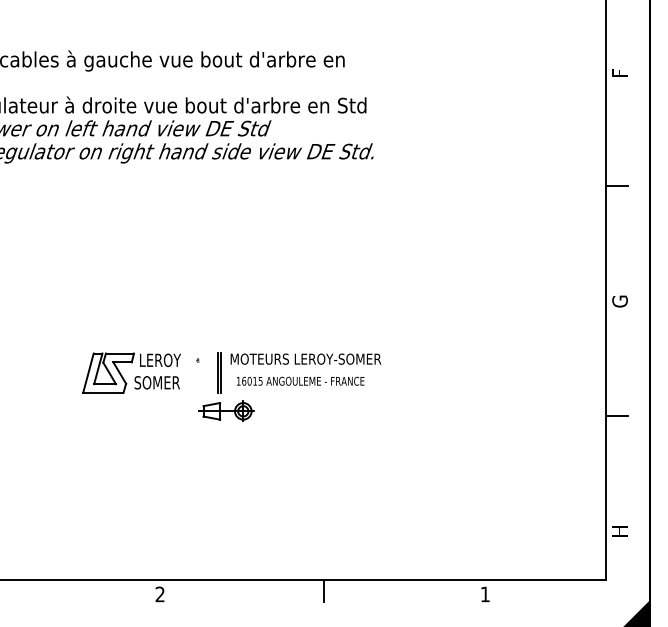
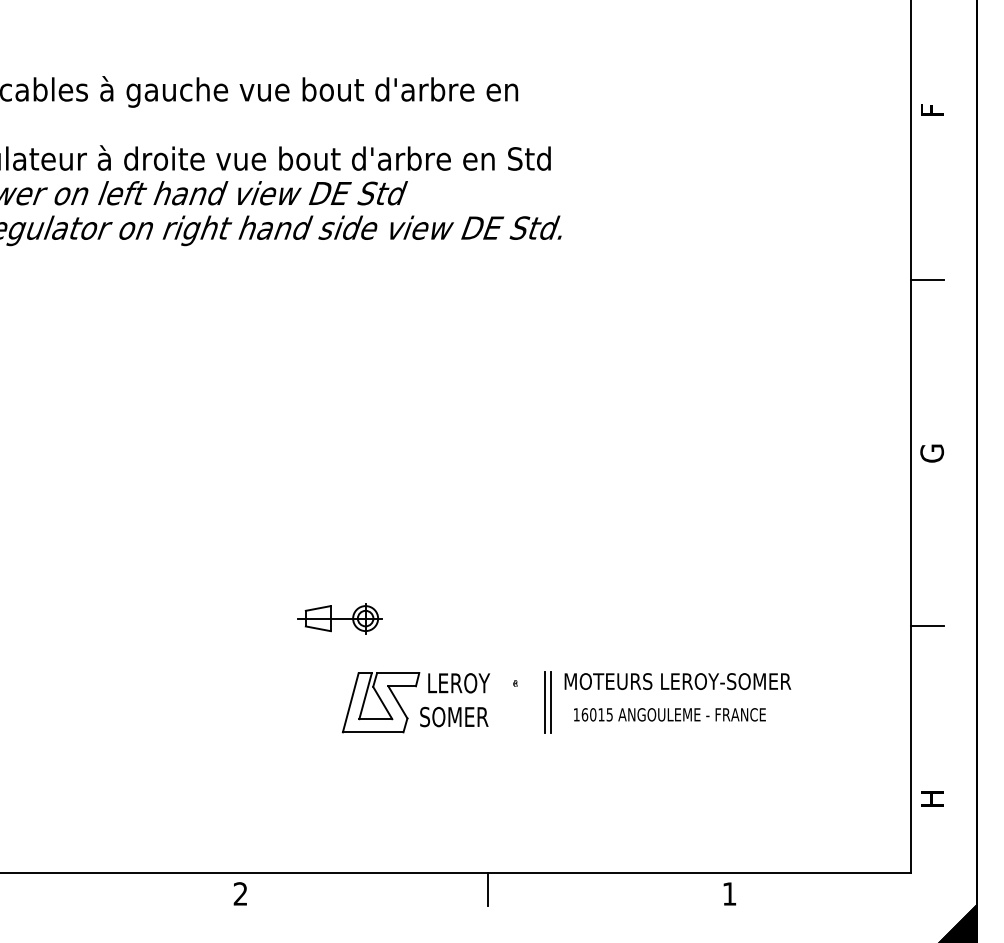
part: (237, 377) -> (574, 709), moved

